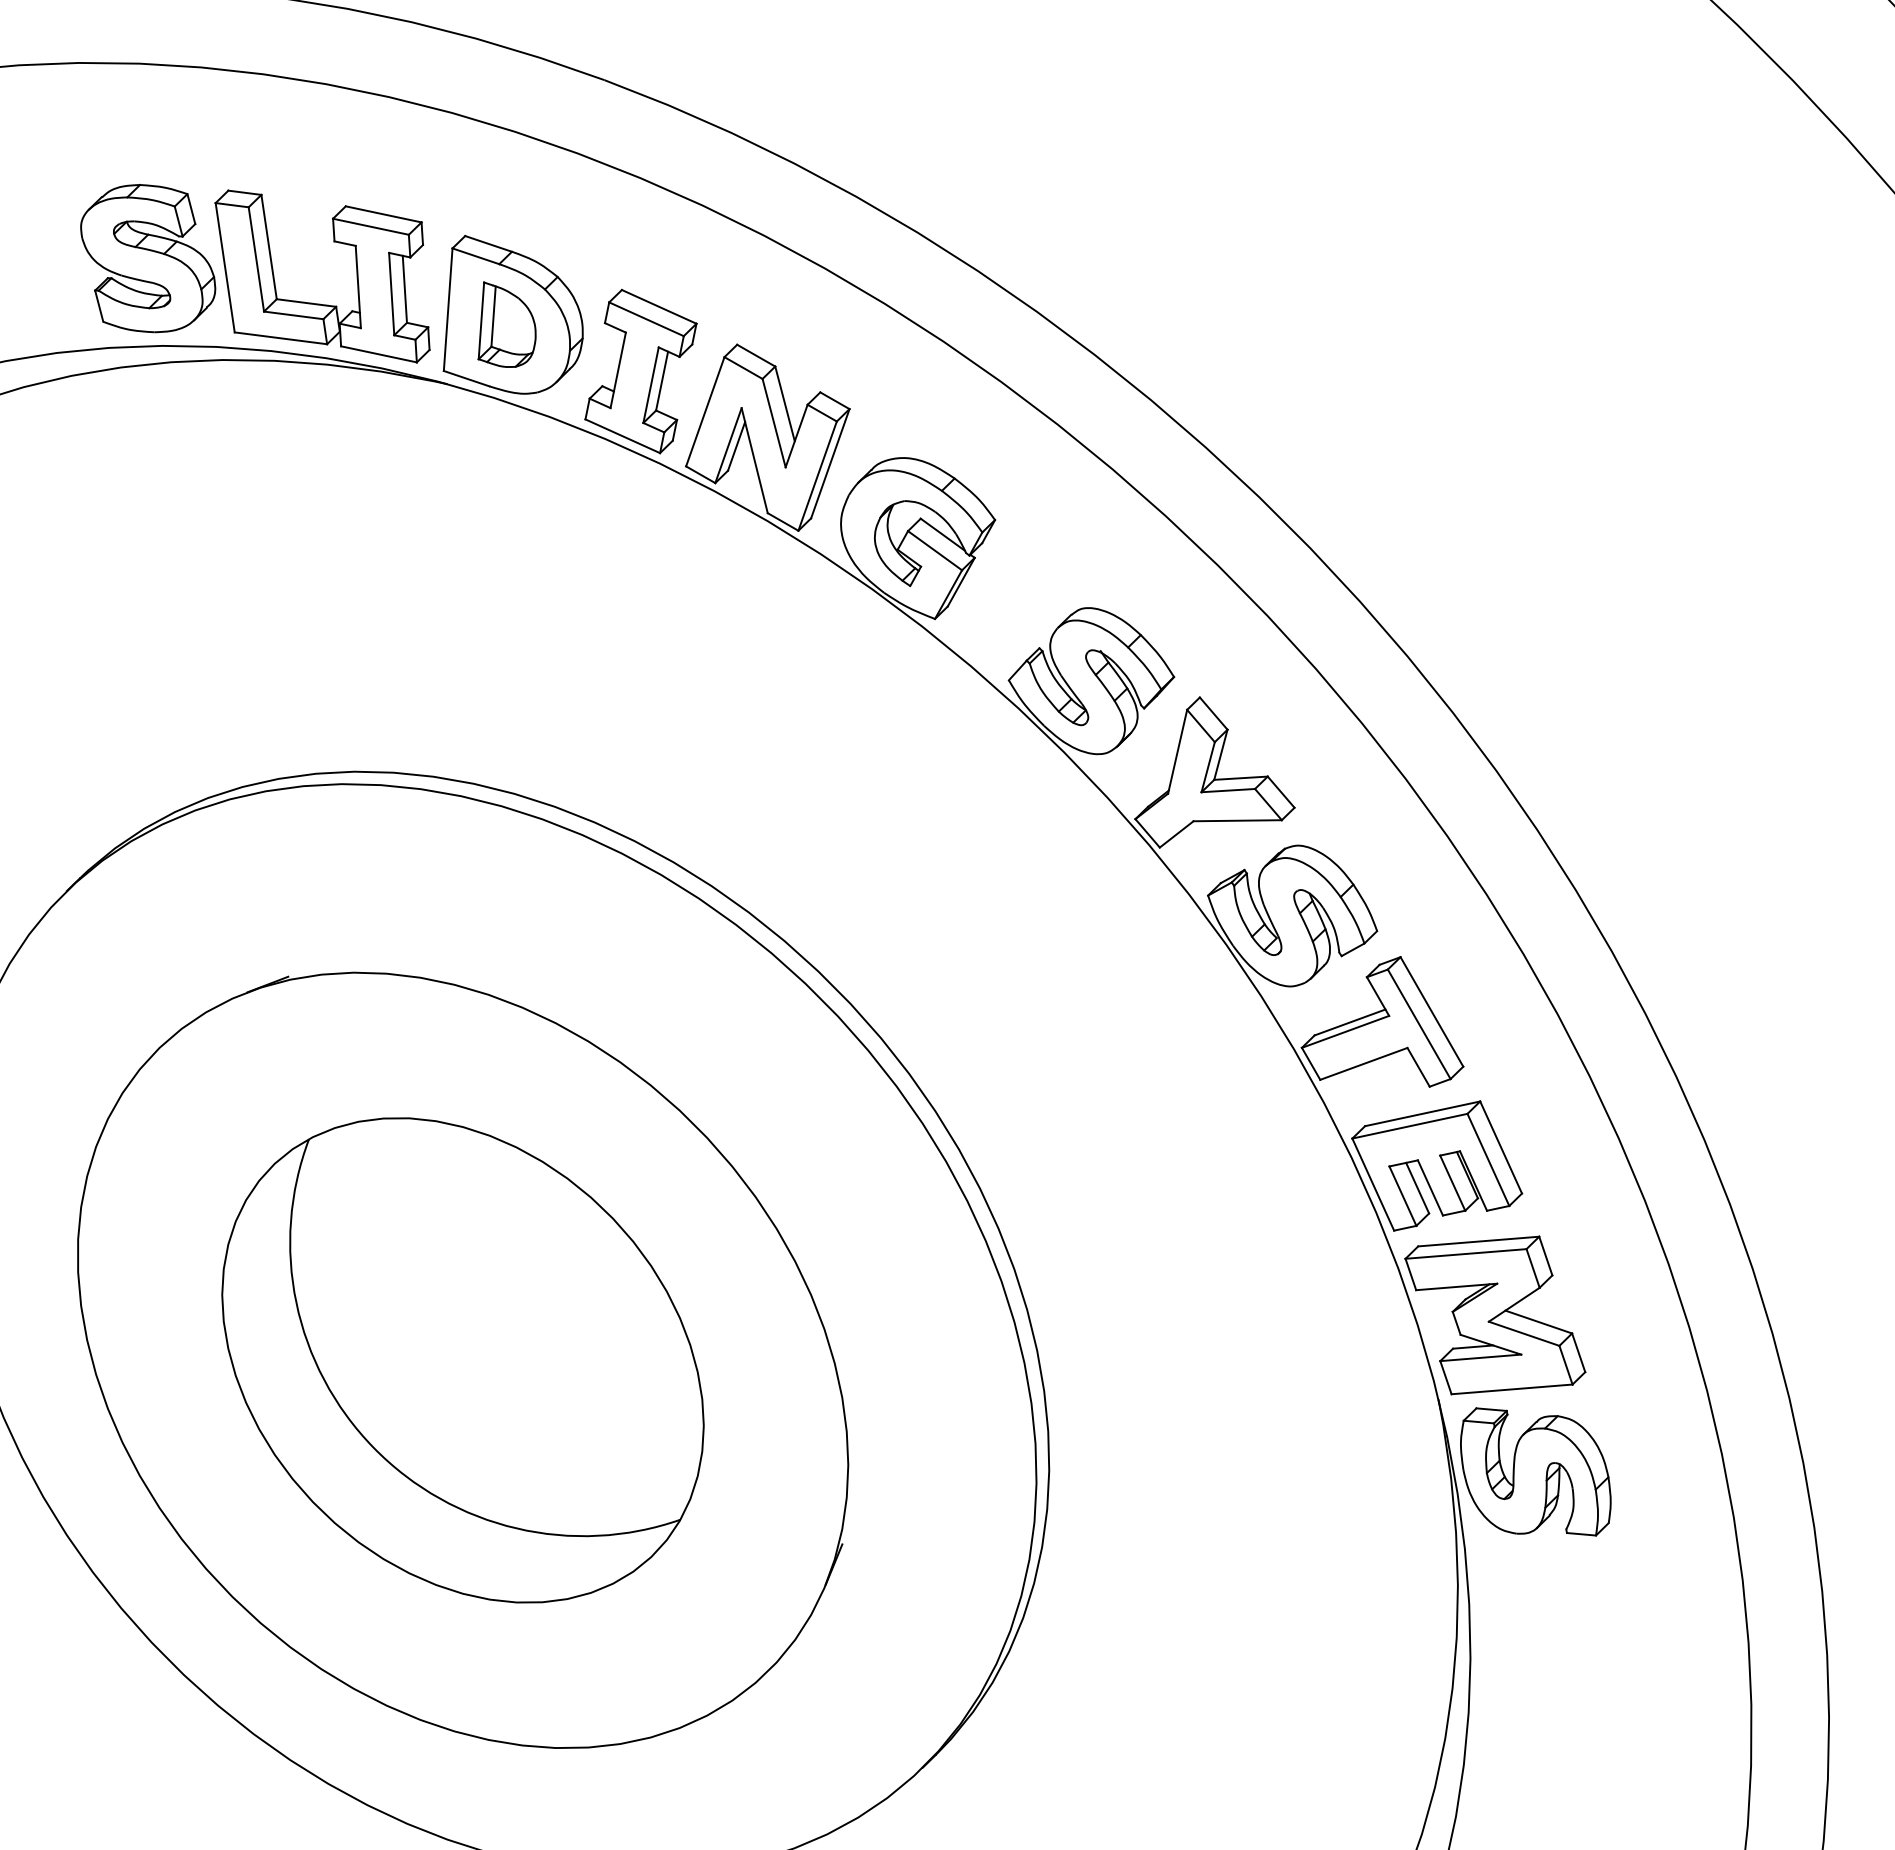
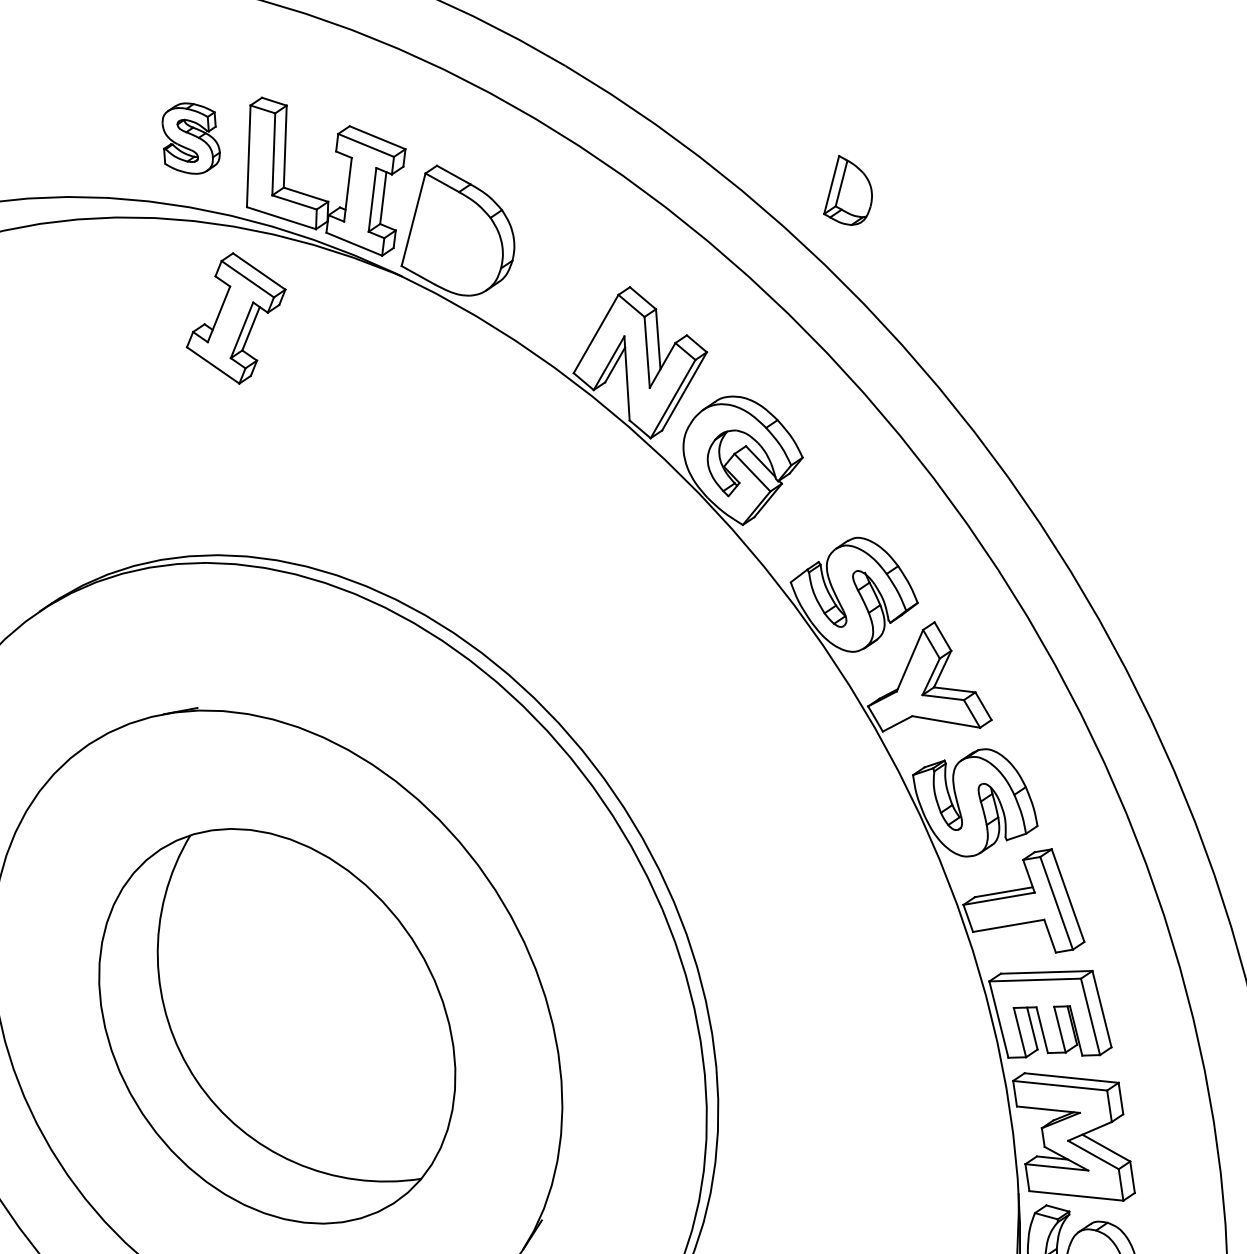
part: (148, 258) -> (191, 138), size x0.6
part: (506, 324) -> (850, 191), moved
part: (640, 371) -> (235, 318), moved

